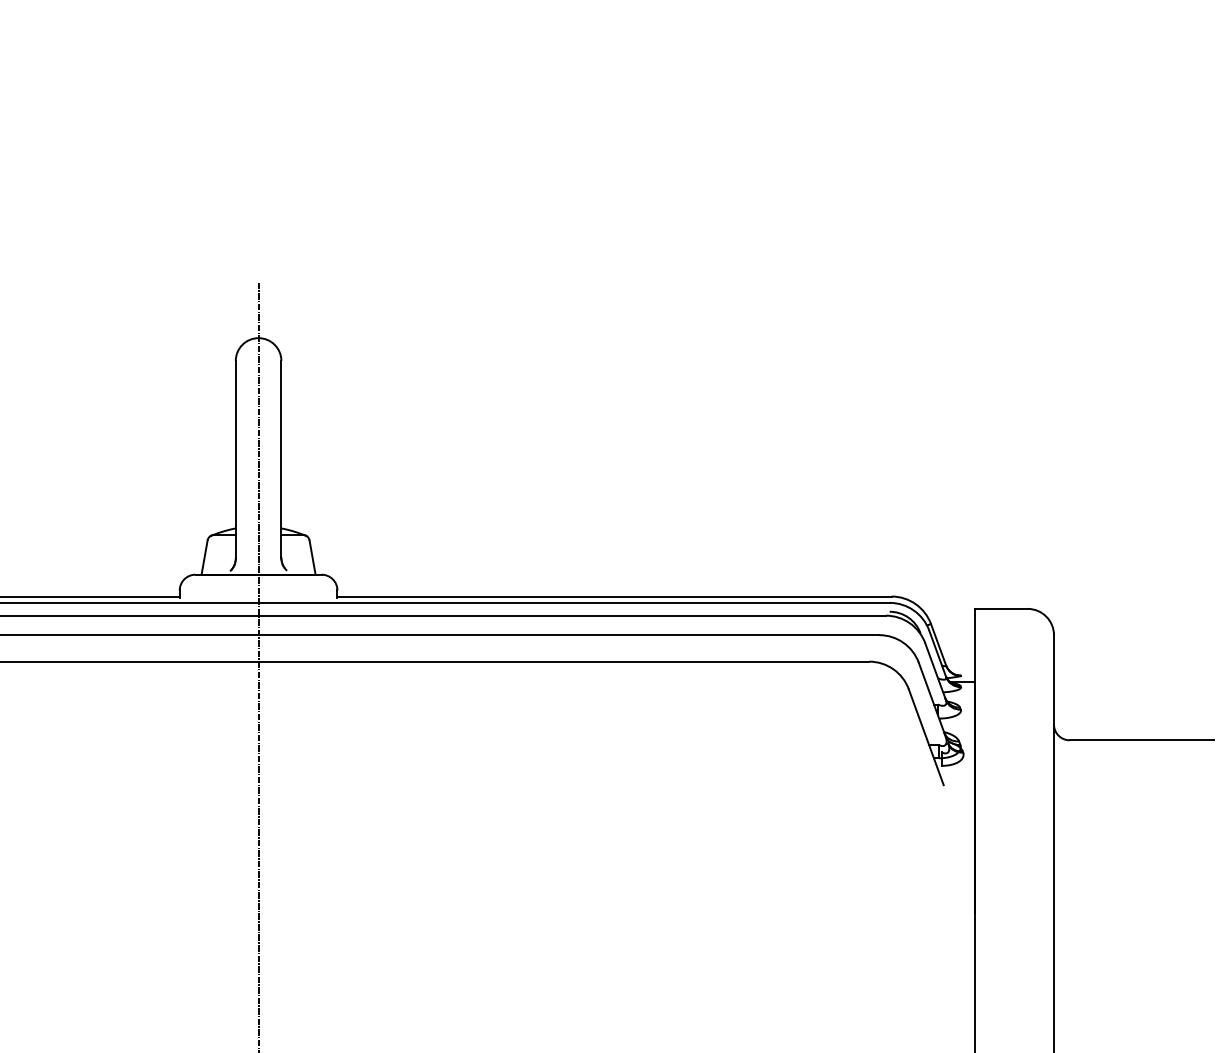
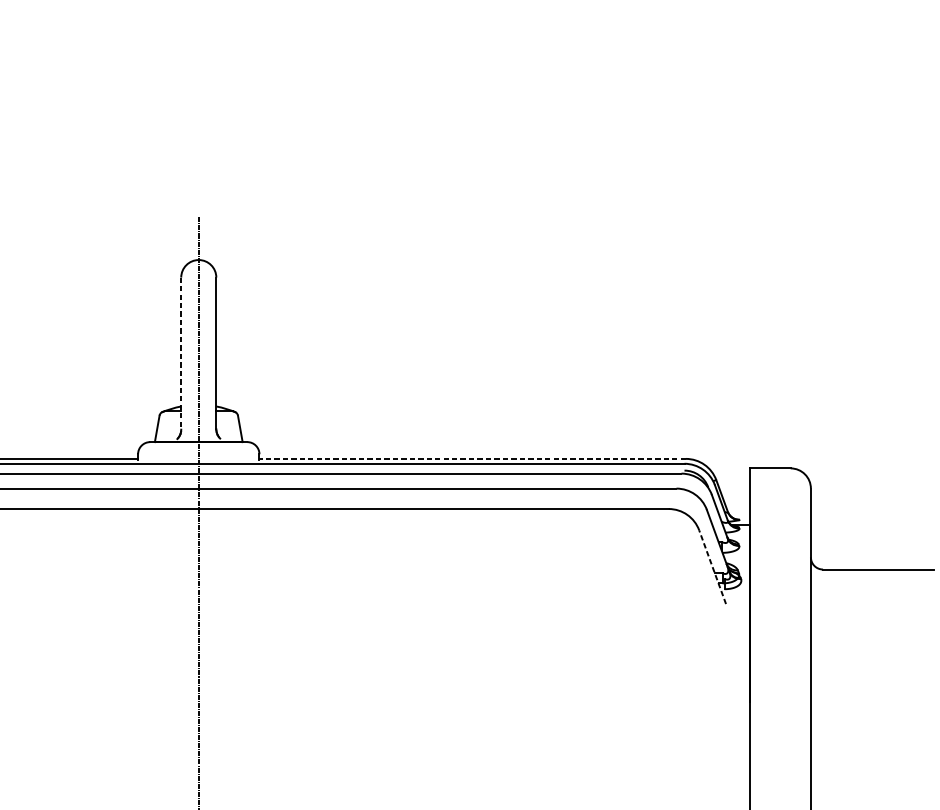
line: (235, 459) -> (181, 353), solid -> dashed
line: (614, 596) -> (472, 458), solid -> dashed
line: (926, 737) -> (712, 567), solid -> dashed

